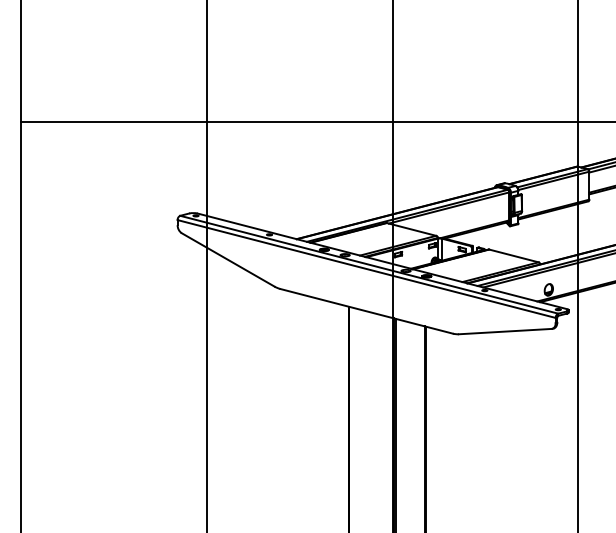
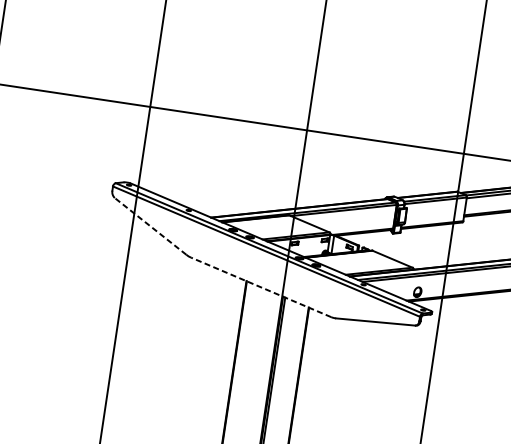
line: (228, 259) -> (151, 226), solid -> dashed
line: (366, 311) -> (261, 287), solid -> dashed

